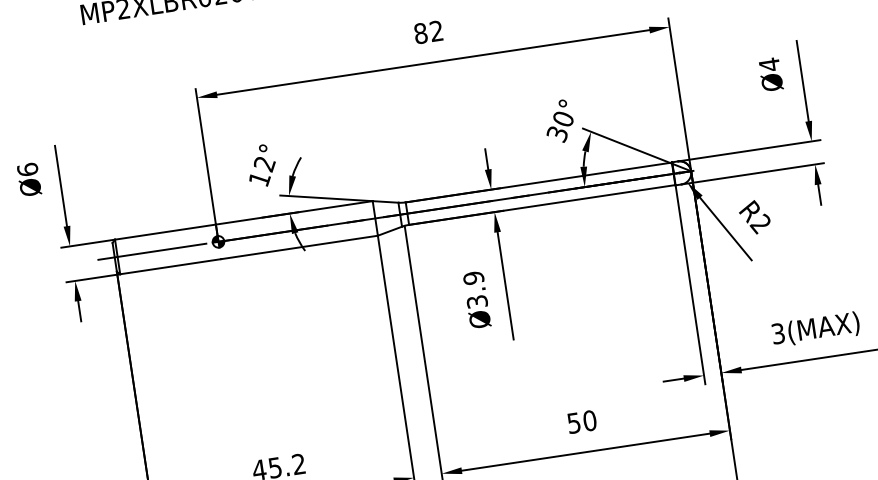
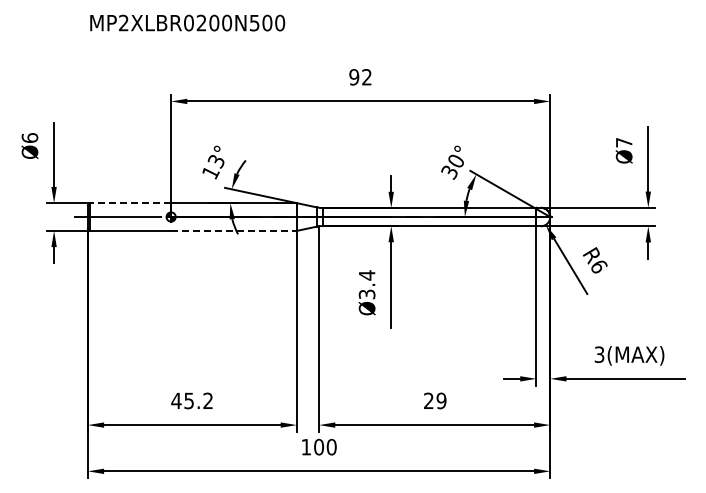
text: (421, 33) -> (354, 77), 82 -> 92
text: (769, 64) -> (624, 142), Ø4 -> Ø7
text: (264, 164) -> (216, 161), 12° -> 13°
text: (760, 223) -> (598, 266), R2 -> R6
line: (165, 232) -> (130, 203), solid -> dashed
line: (300, 246) -> (234, 230), solid -> dashed
text: (472, 278) -> (366, 275), Ø3.9 -> Ø3.4
text: (582, 421) -> (435, 400), 50 -> 29

